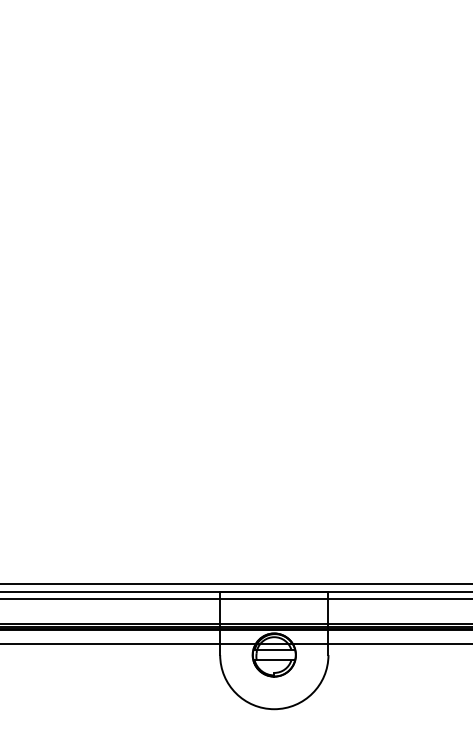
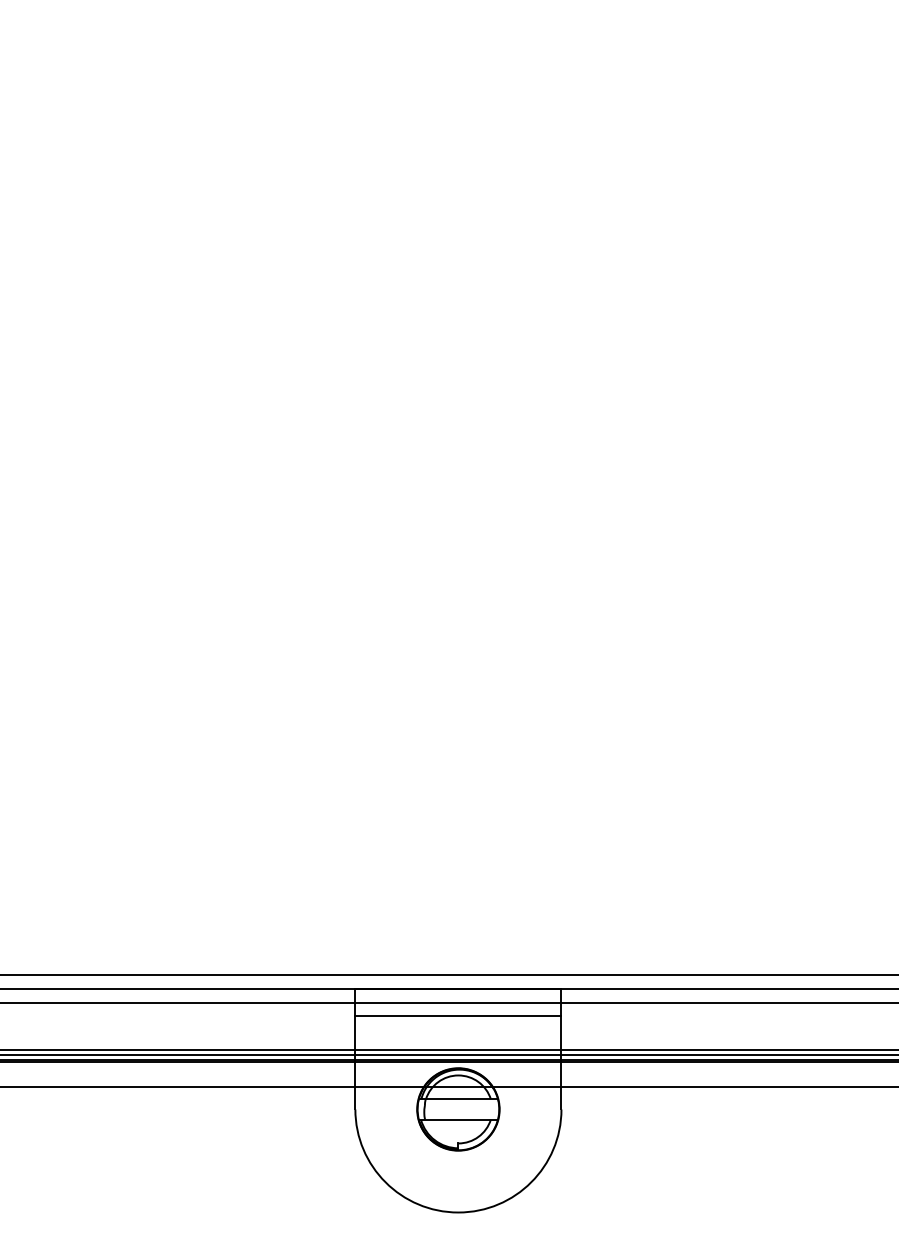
line: (274, 605) -> (458, 1015), added

